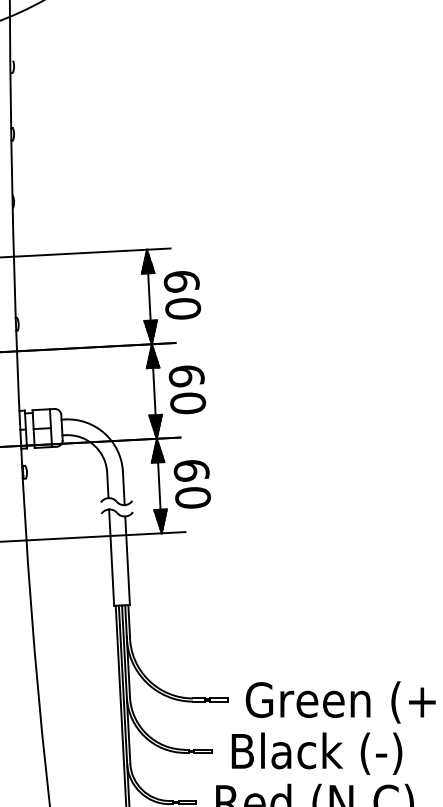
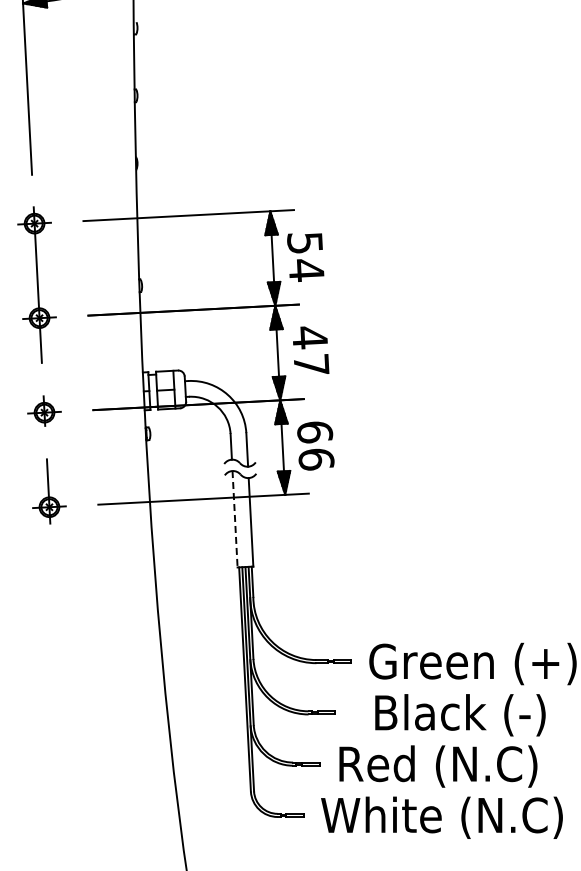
text: (182, 294) -> (305, 256), 60 -> 54
text: (187, 388) -> (310, 350), 60 -> 47
text: (193, 497) -> (316, 459), 60 -> 66
line: (112, 557) -> (235, 519), solid -> dashed
text: (317, 753) -> (460, 715), moved

